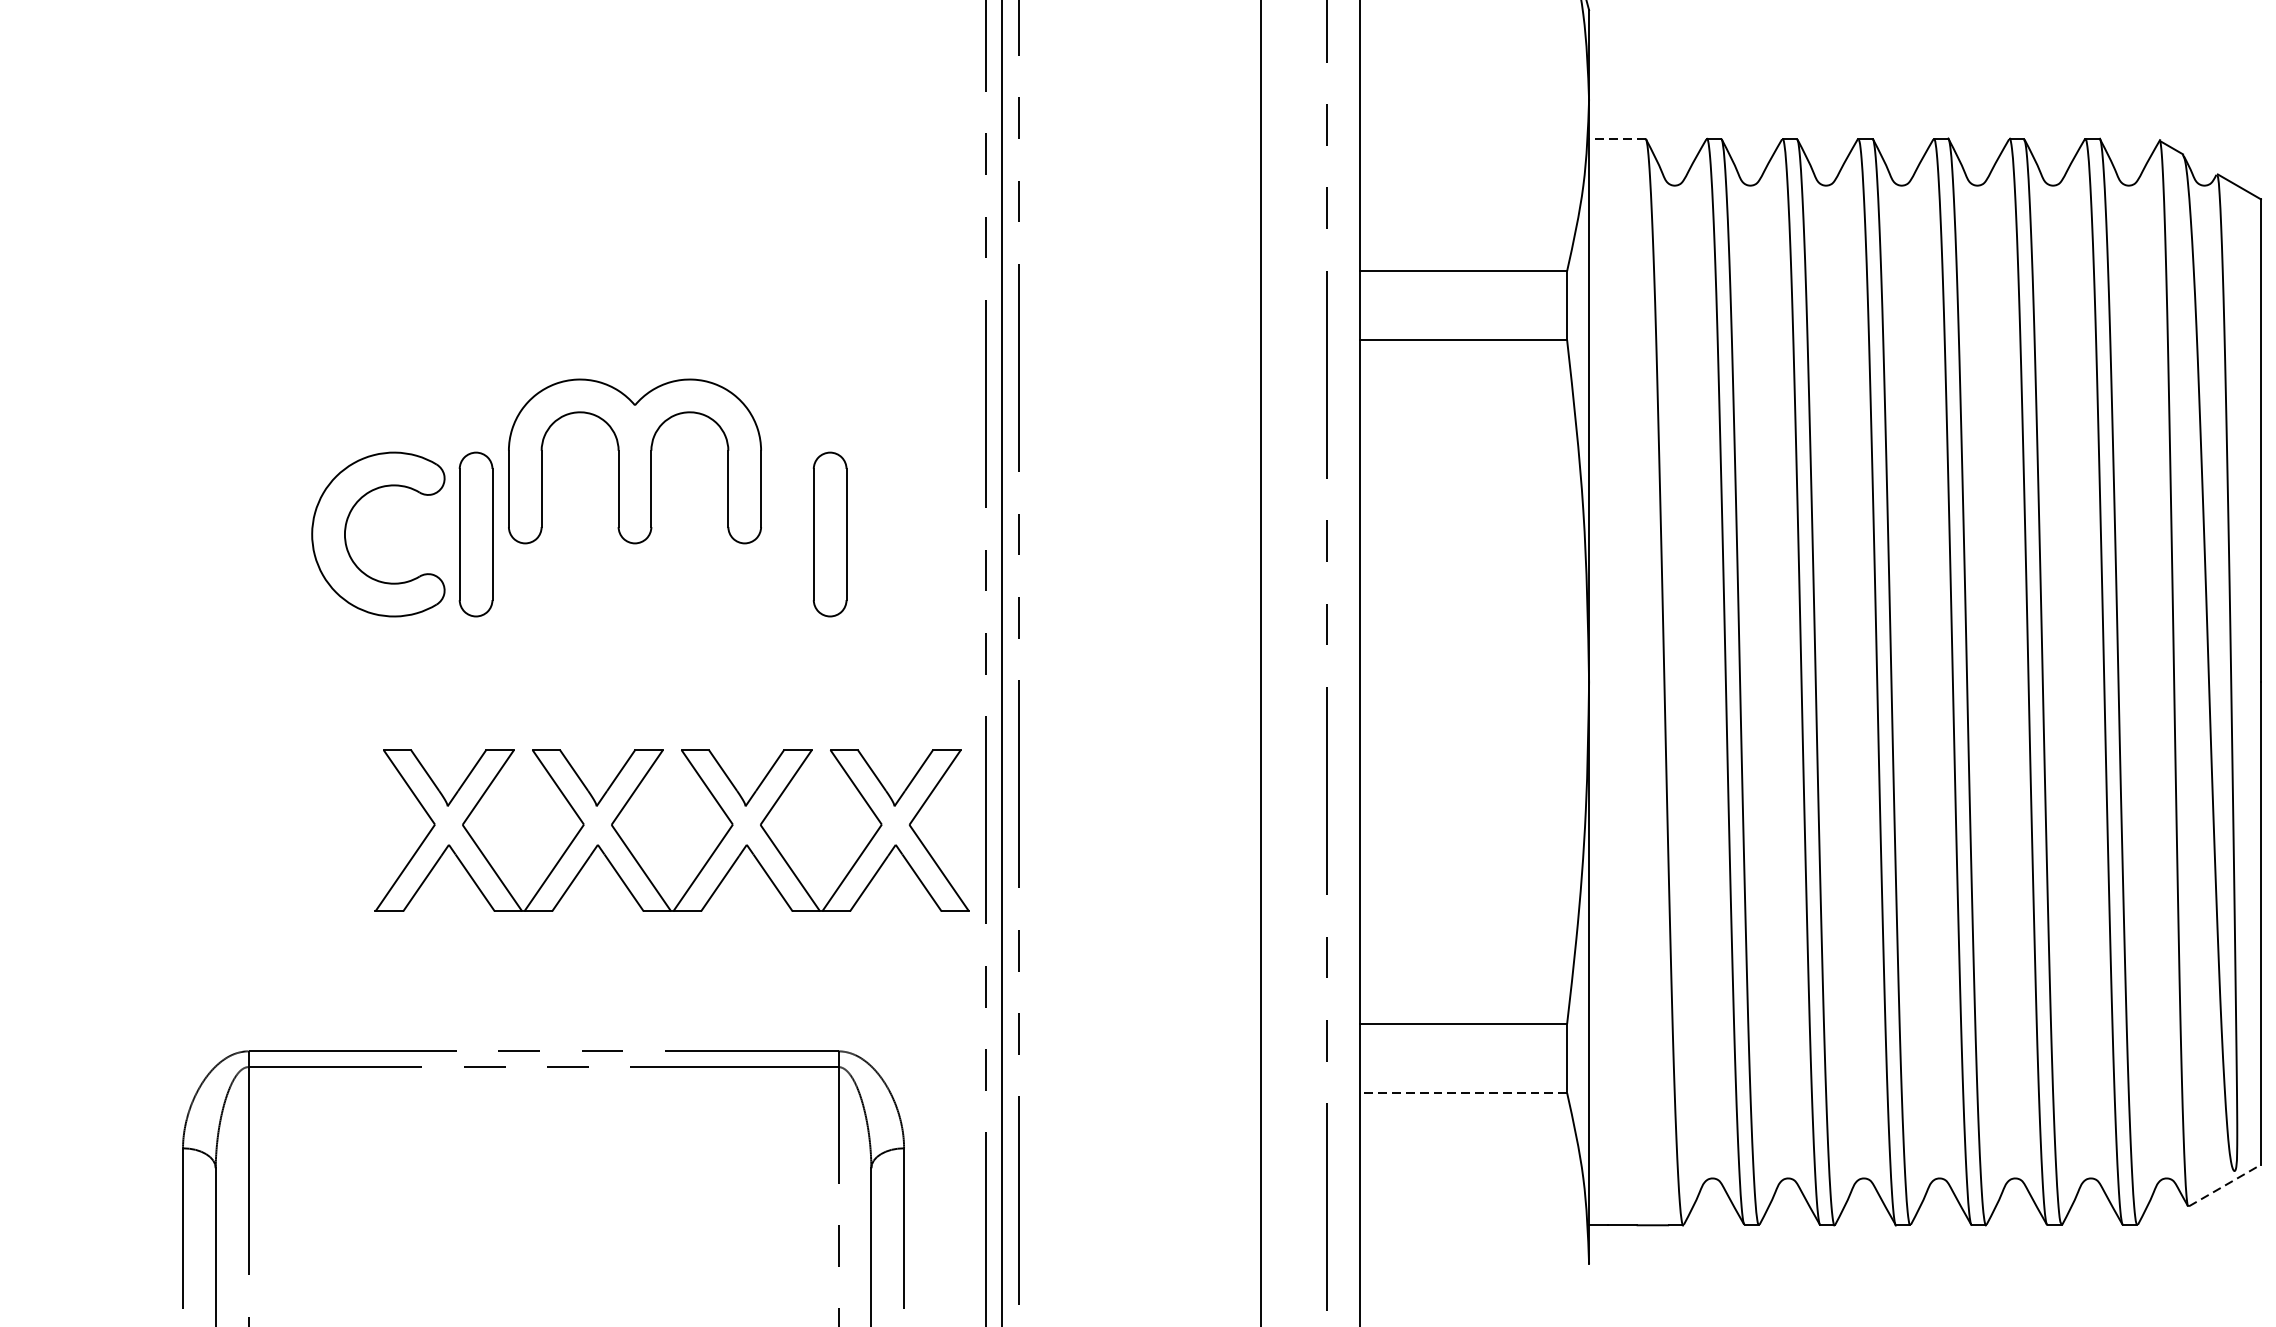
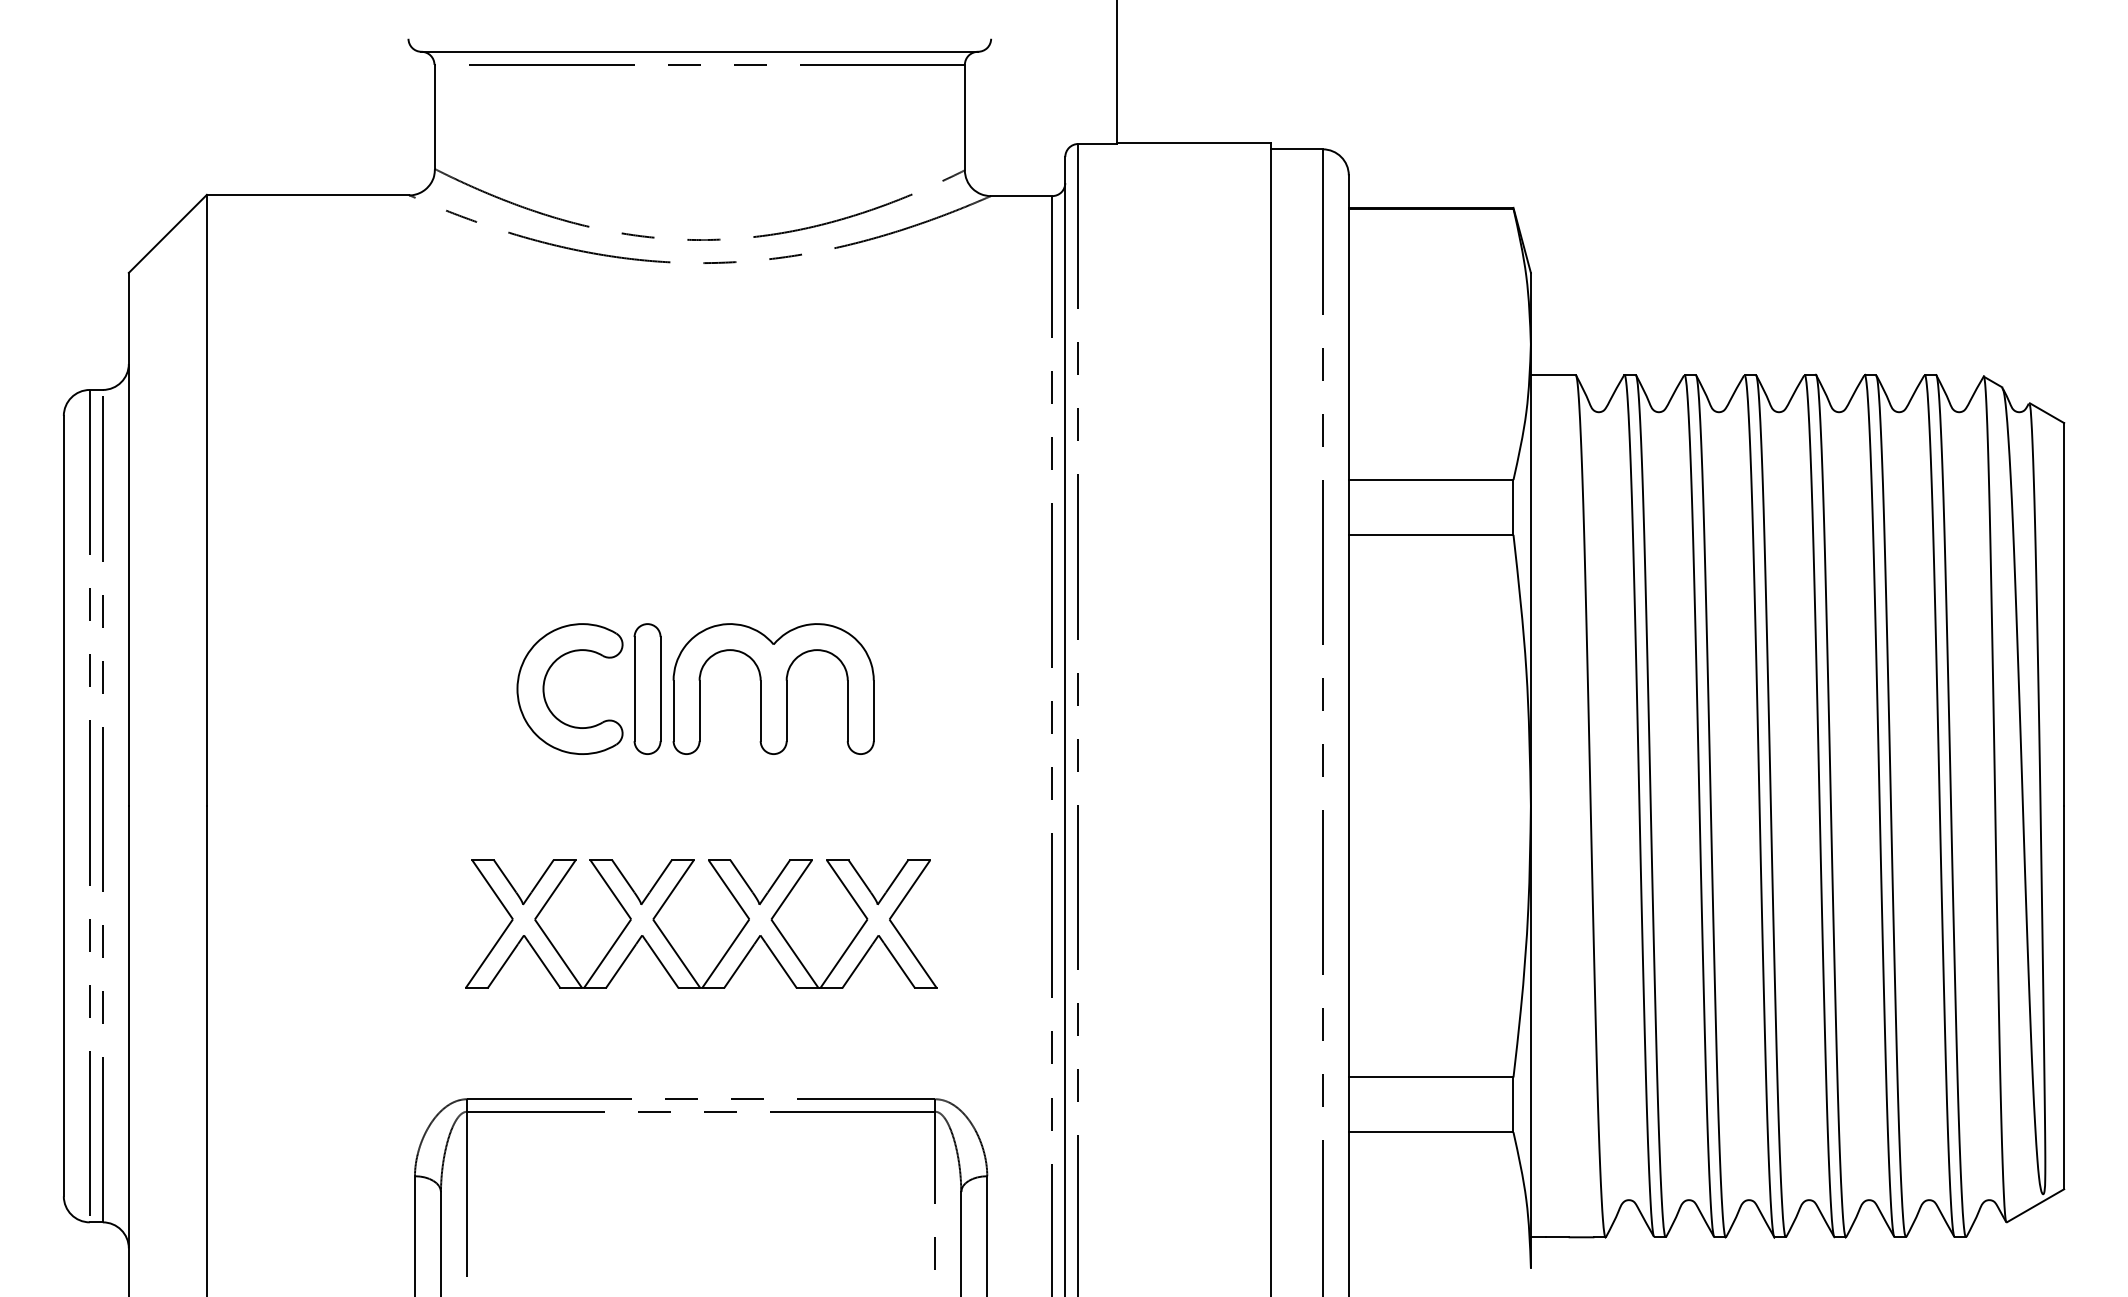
line: (1616, 139) -> (1552, 375), dashed -> solid
part: (634, 460) -> (773, 688), moved
part: (830, 533) -> (928, 688), removed
part: (710, 855) -> (731, 943), moved
line: (1462, 1093) -> (1430, 1132), dashed -> solid
line: (2224, 1185) -> (2035, 1205), dashed -> solid

